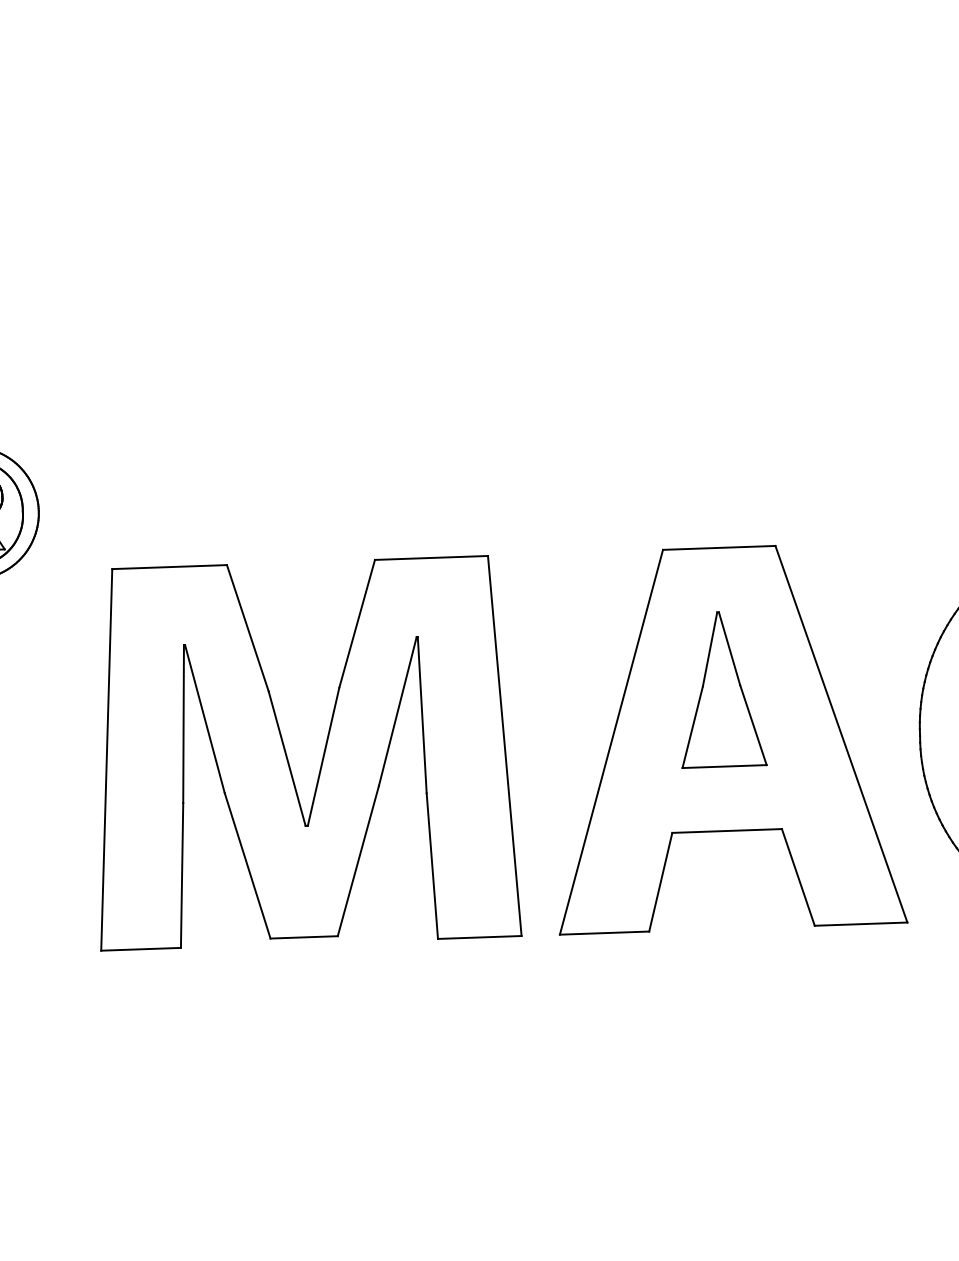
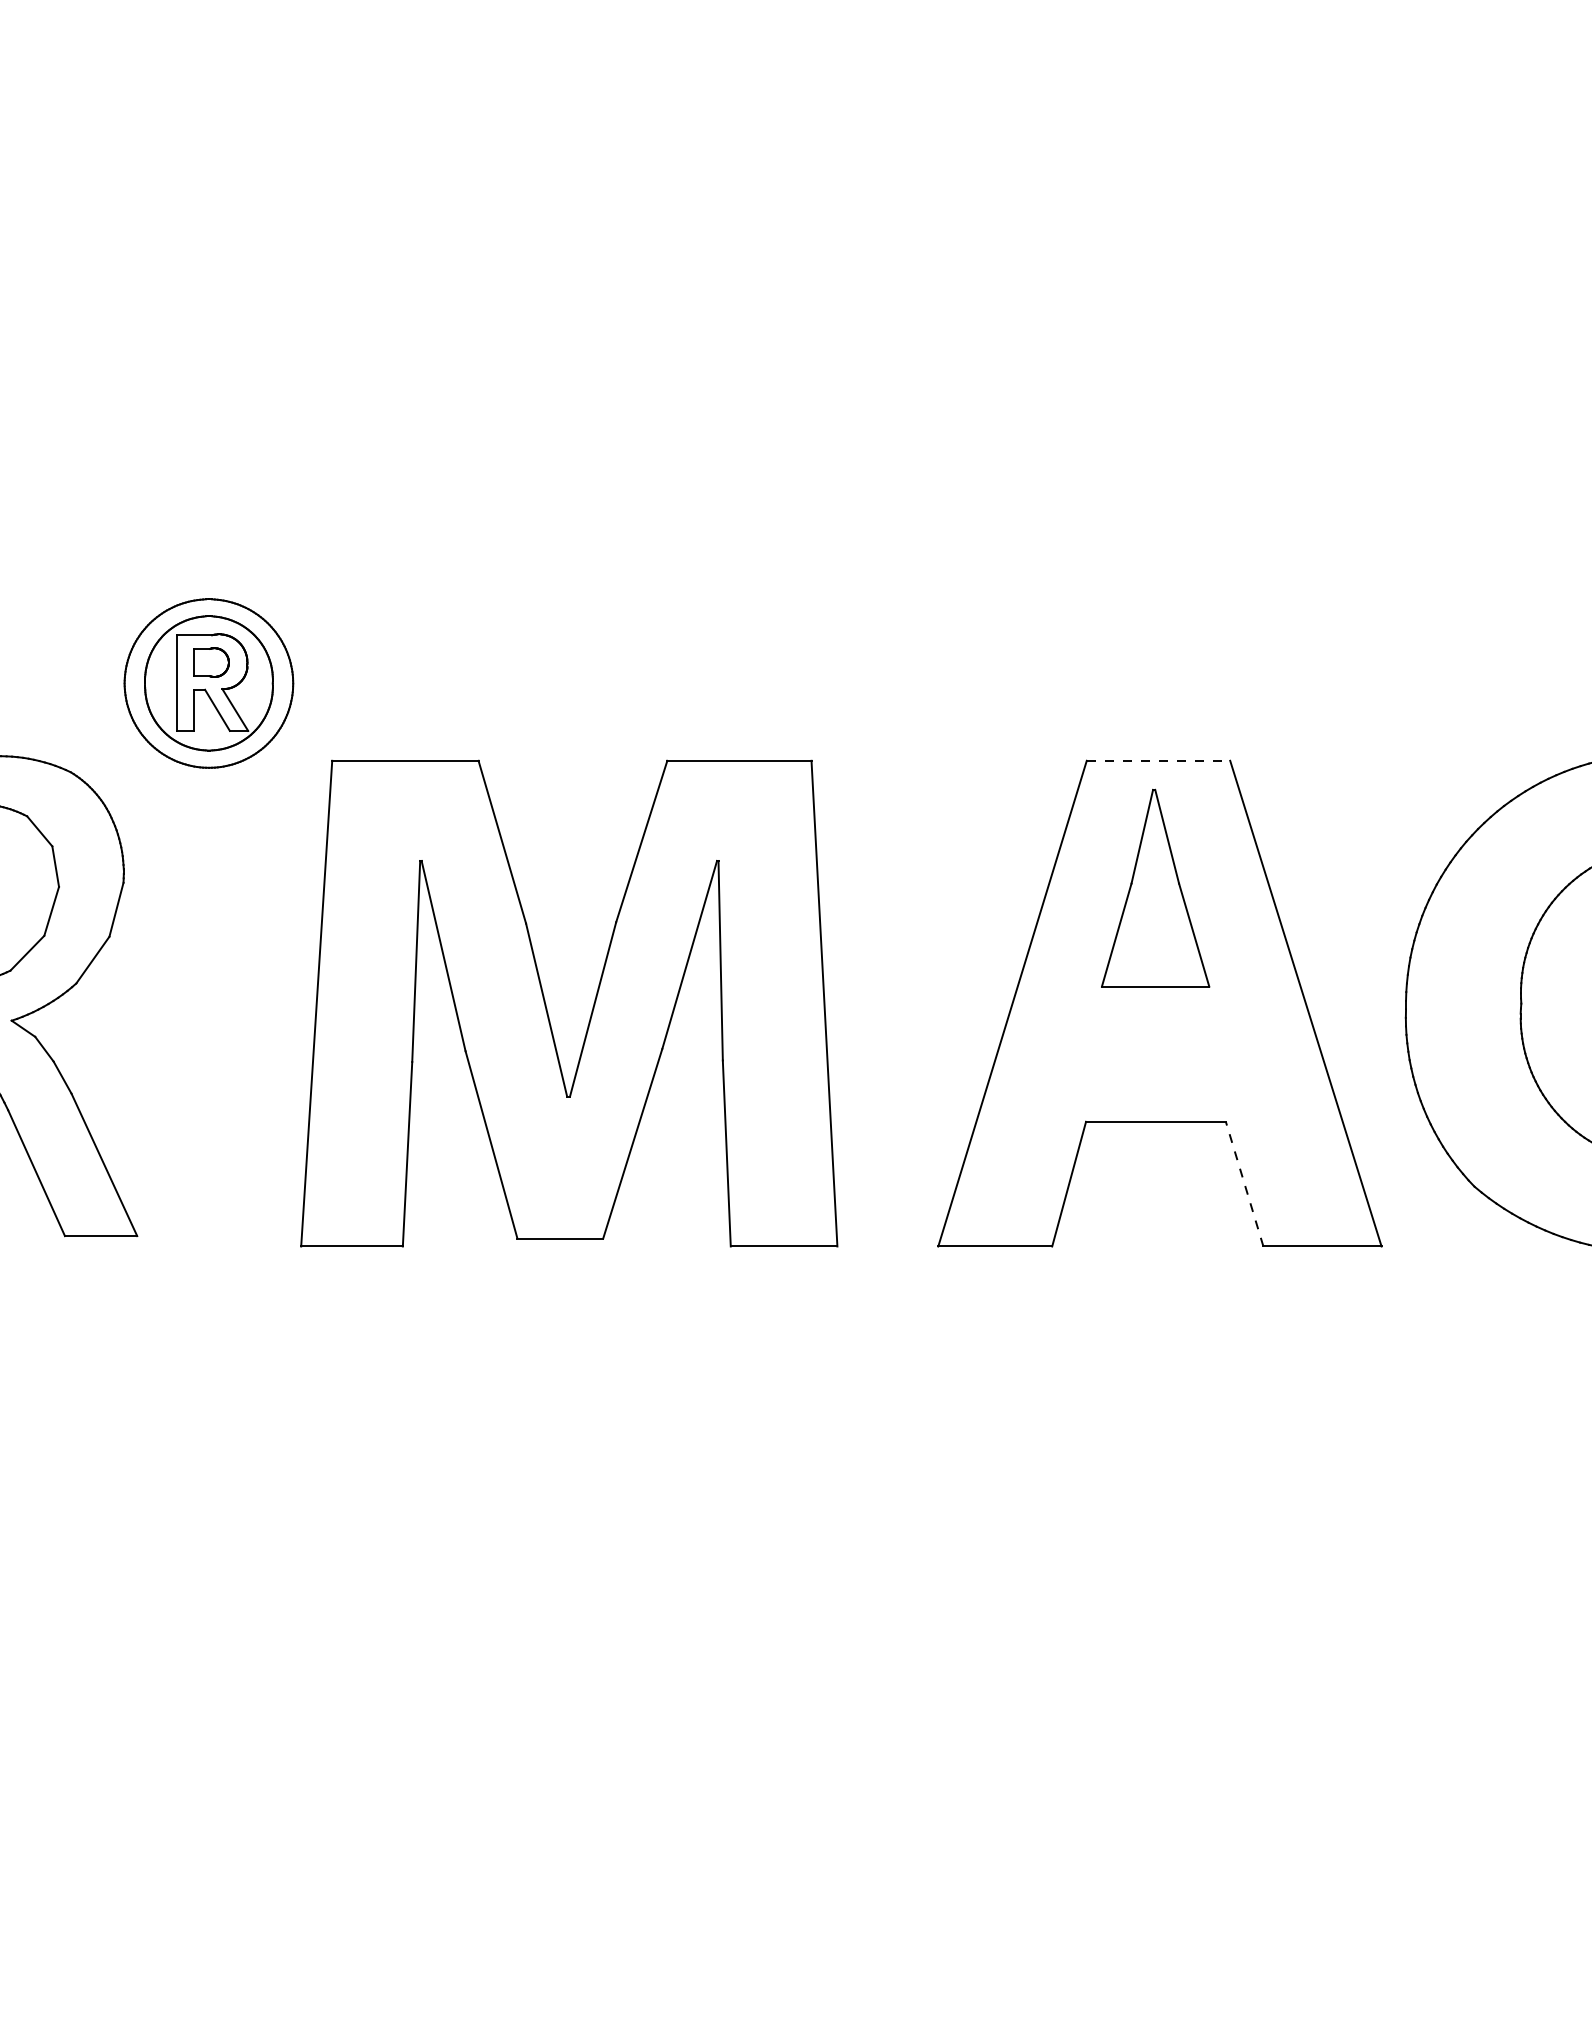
line: (719, 547) -> (1158, 760), solid -> dashed
part: (721, 688) -> (1155, 887), moved
part: (287, 757) -> (547, 1008), moved
line: (798, 876) -> (1244, 1183), solid -> dashed

